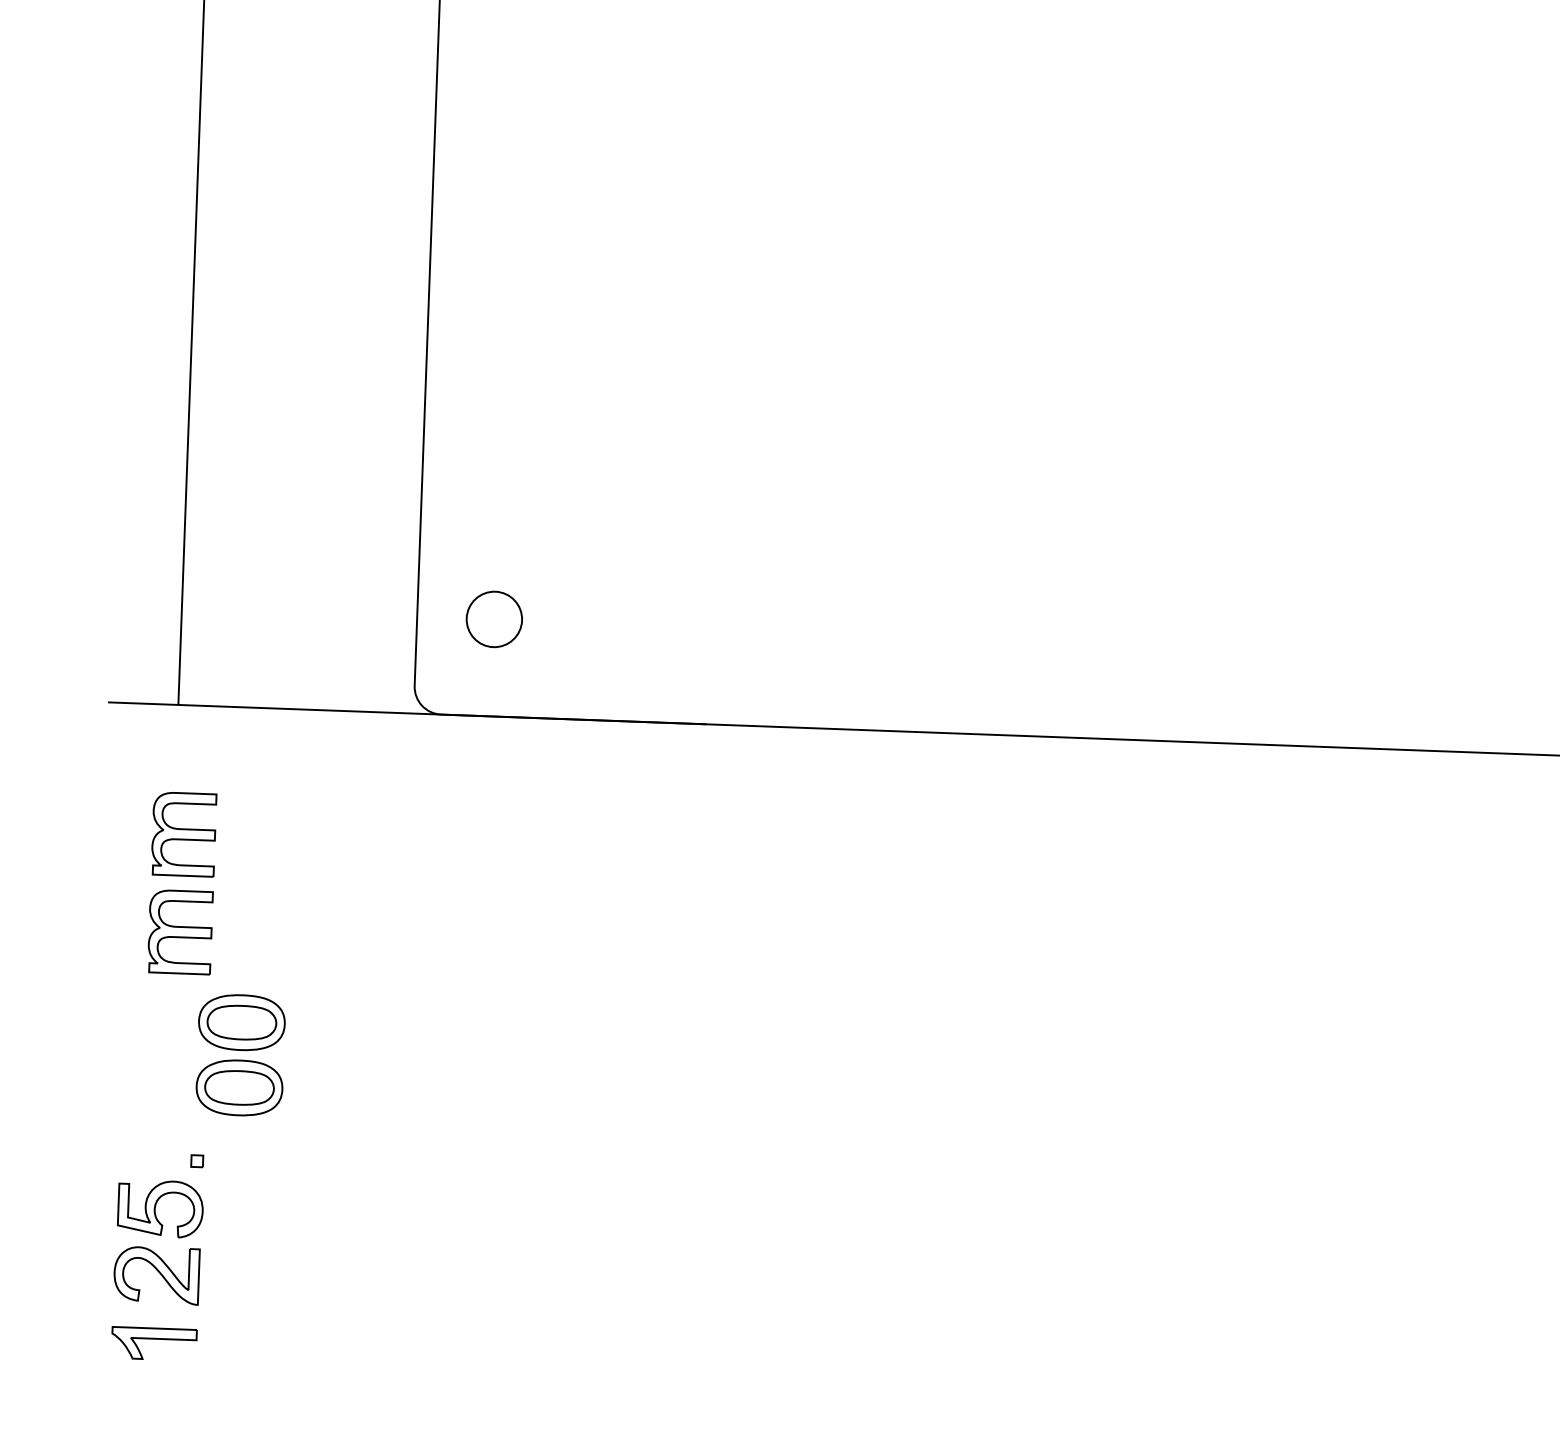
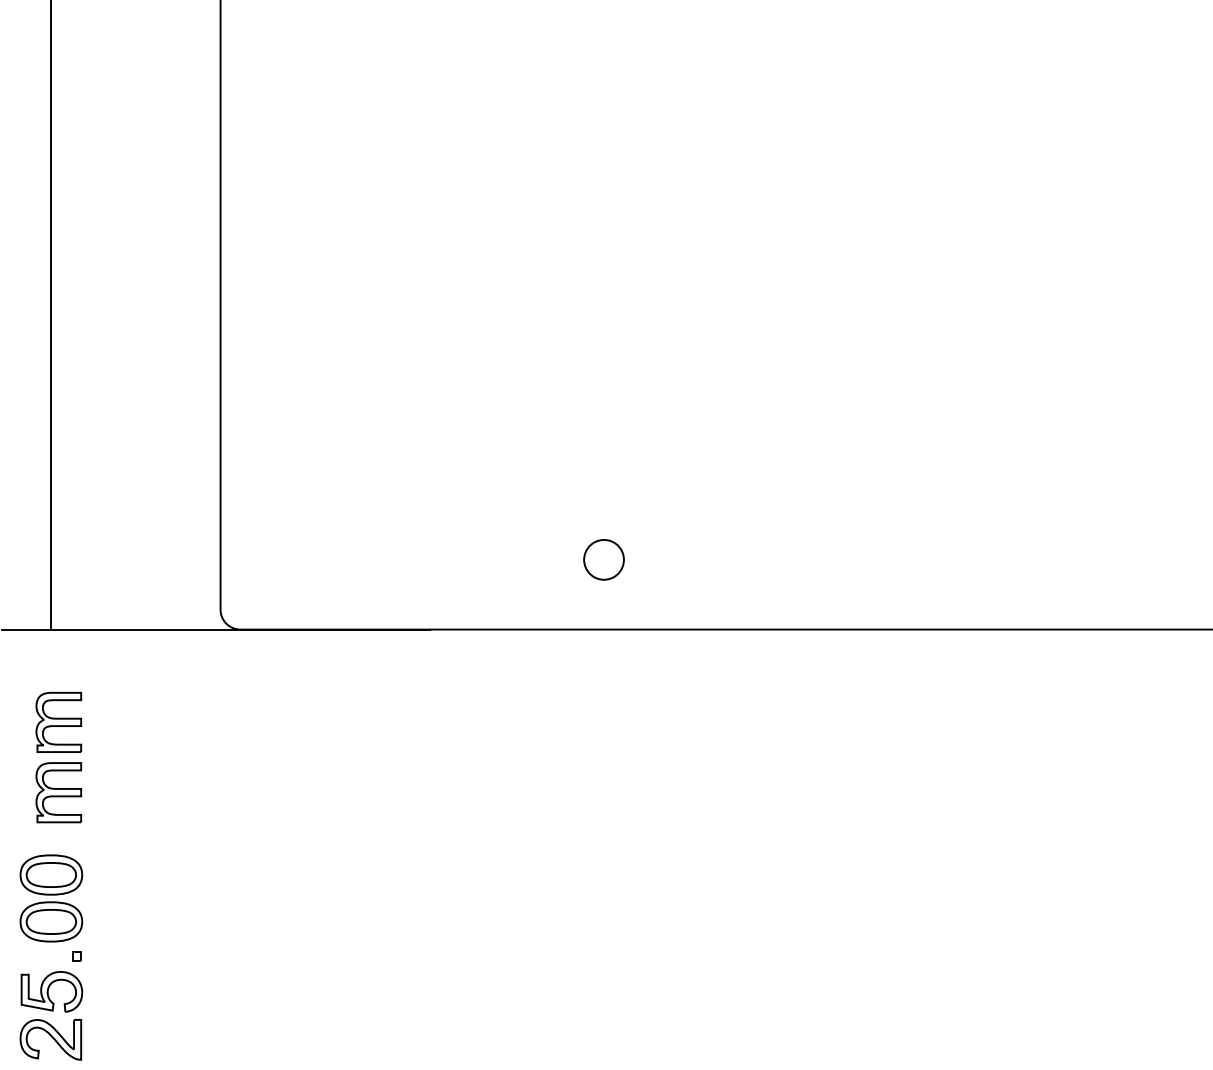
part: (493, 618) -> (603, 559), moved
part: (240, 1055) -> (51, 898), moved

